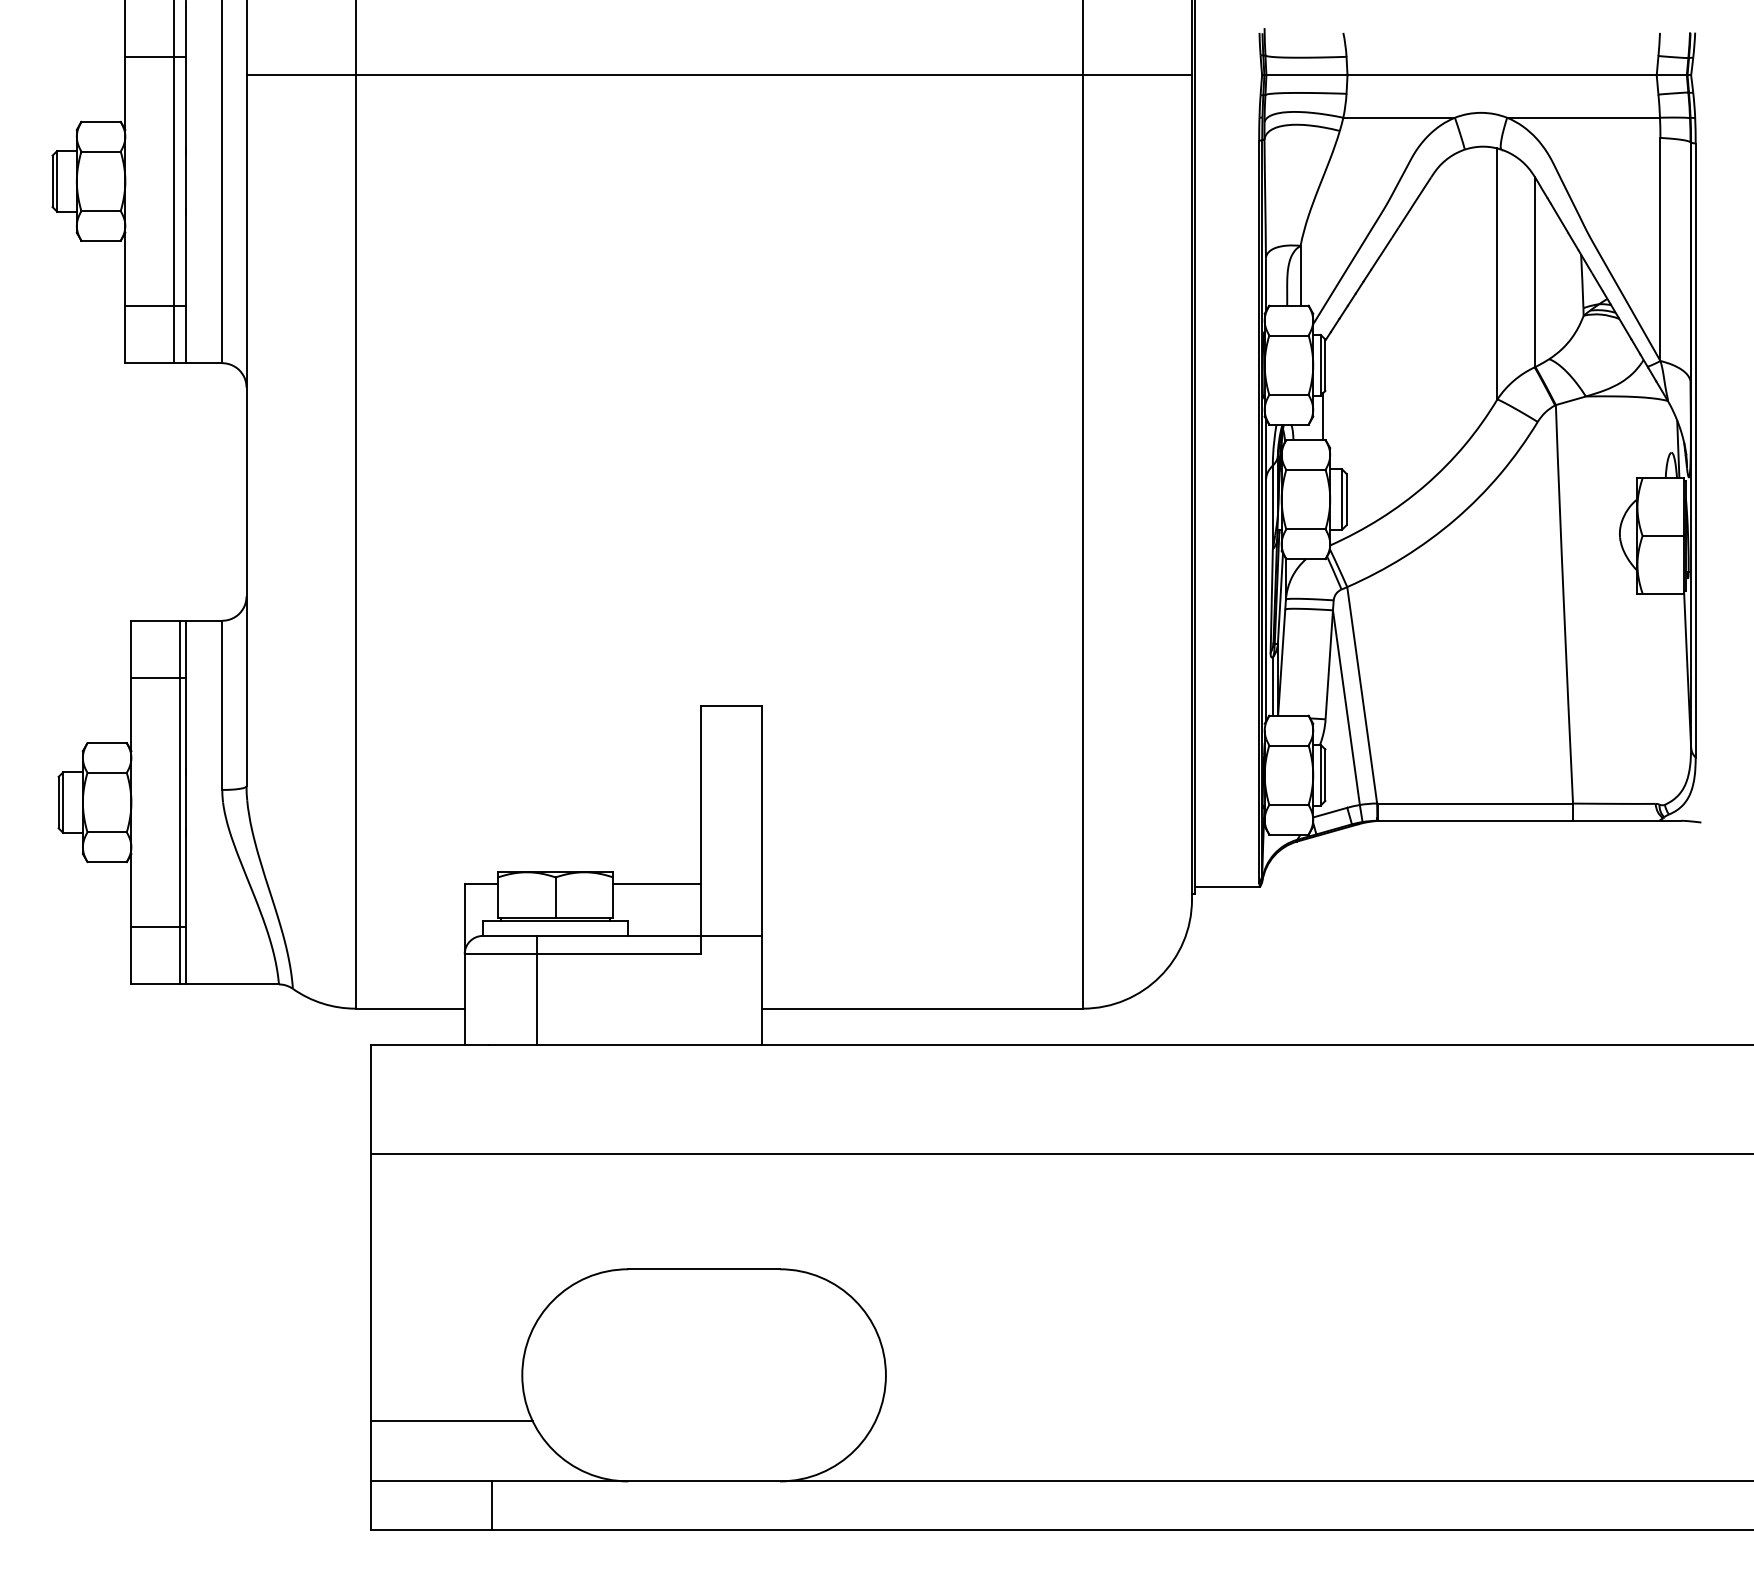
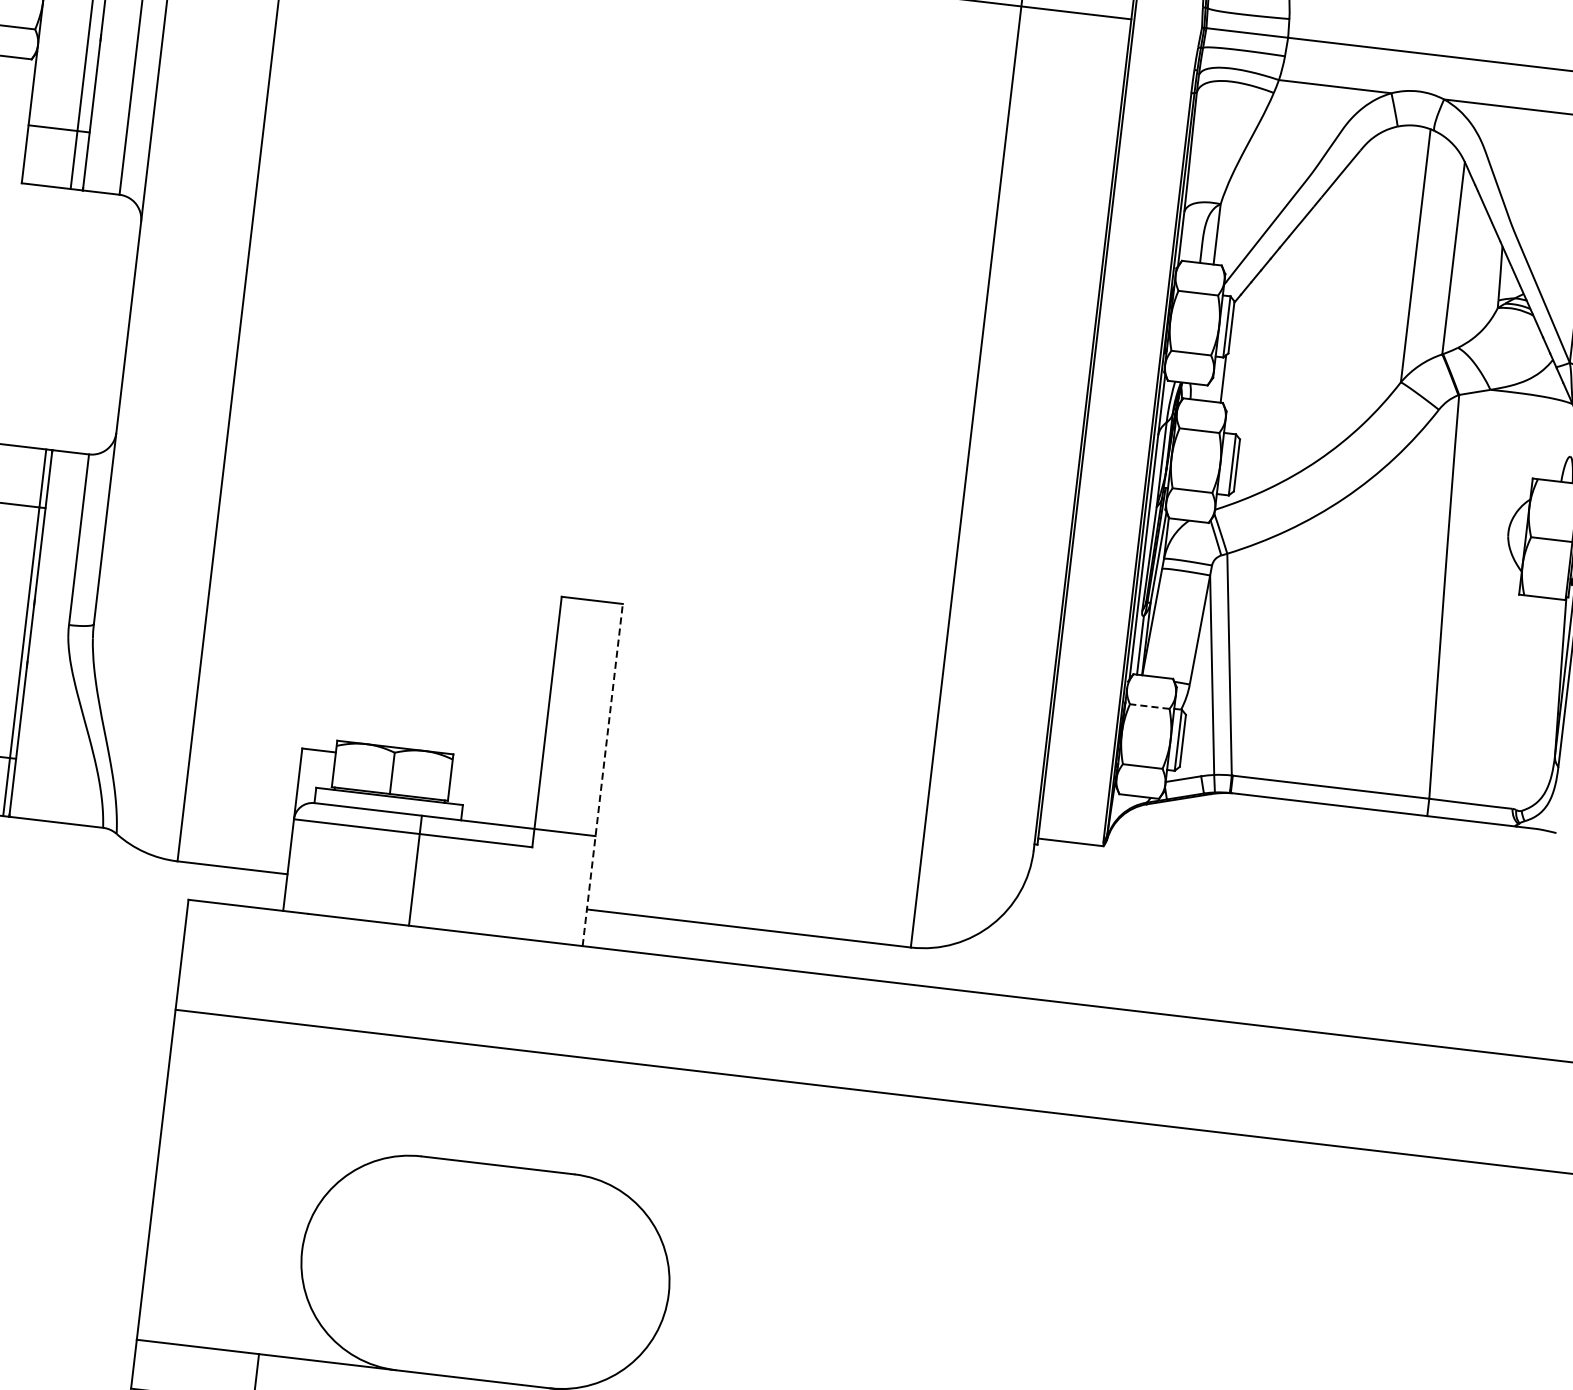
line: (1288, 745) -> (1149, 706), solid -> dashed
line: (761, 875) -> (602, 775), solid -> dashed
line: (657, 883) -> (496, 770), removed
line: (537, 990) -> (415, 870), moved
line: (451, 1420) -> (225, 1287), removed

